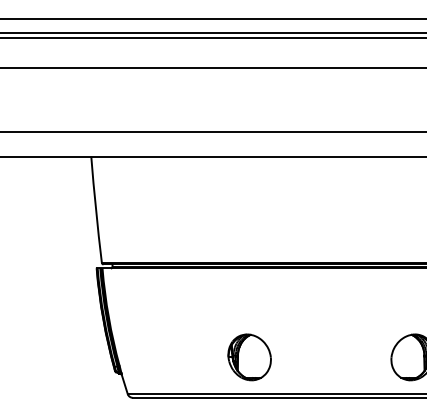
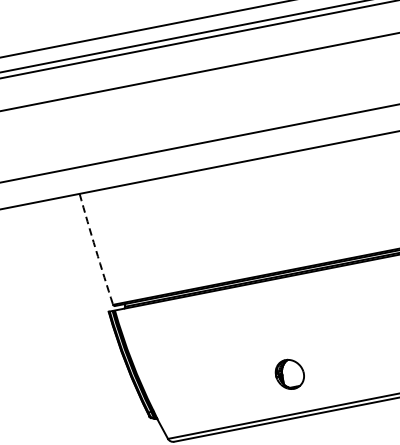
arc: (96, 209) -> (96, 249), solid -> dashed
part: (249, 357) -> (289, 374), size x0.6

